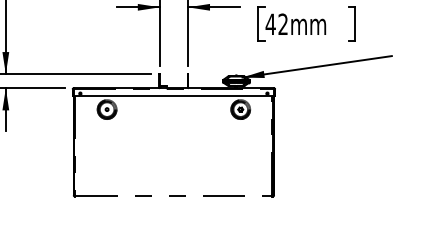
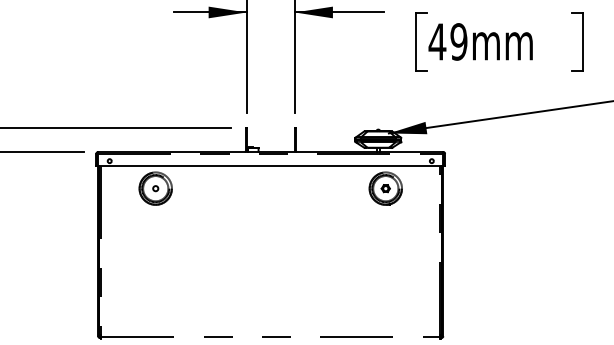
text: (283, 24) -> (459, 42), 42mm -> 49mm

